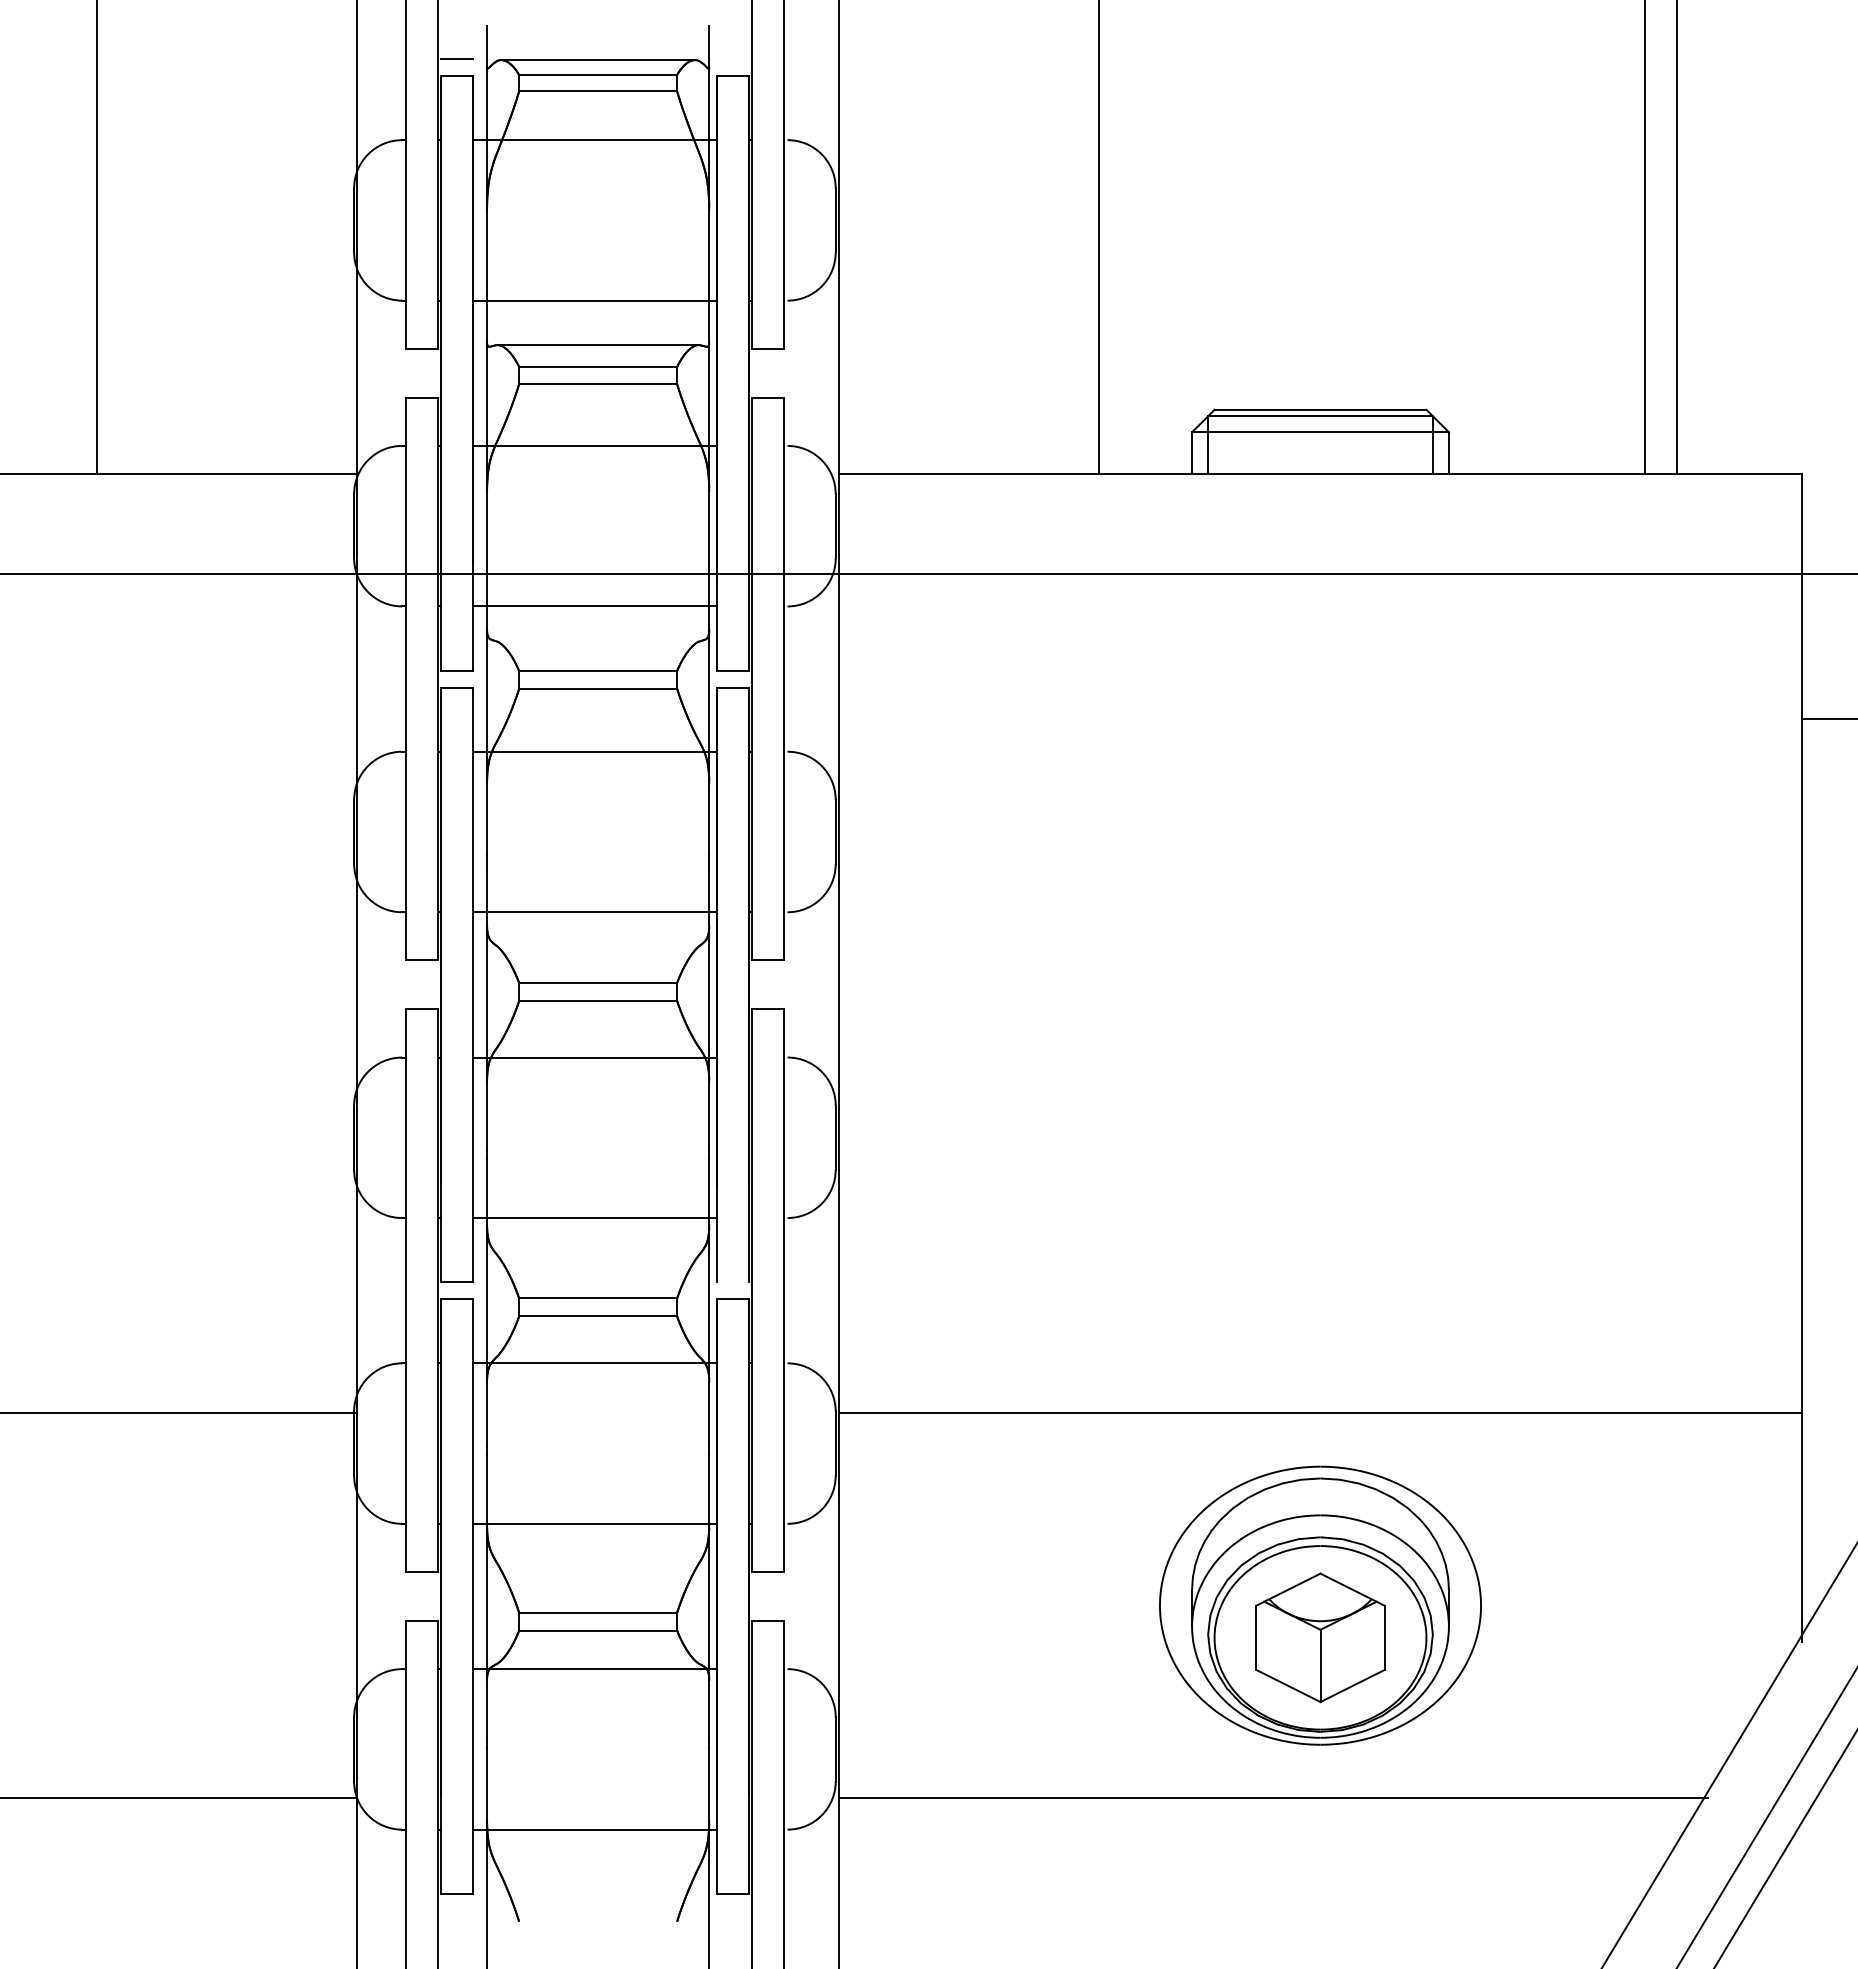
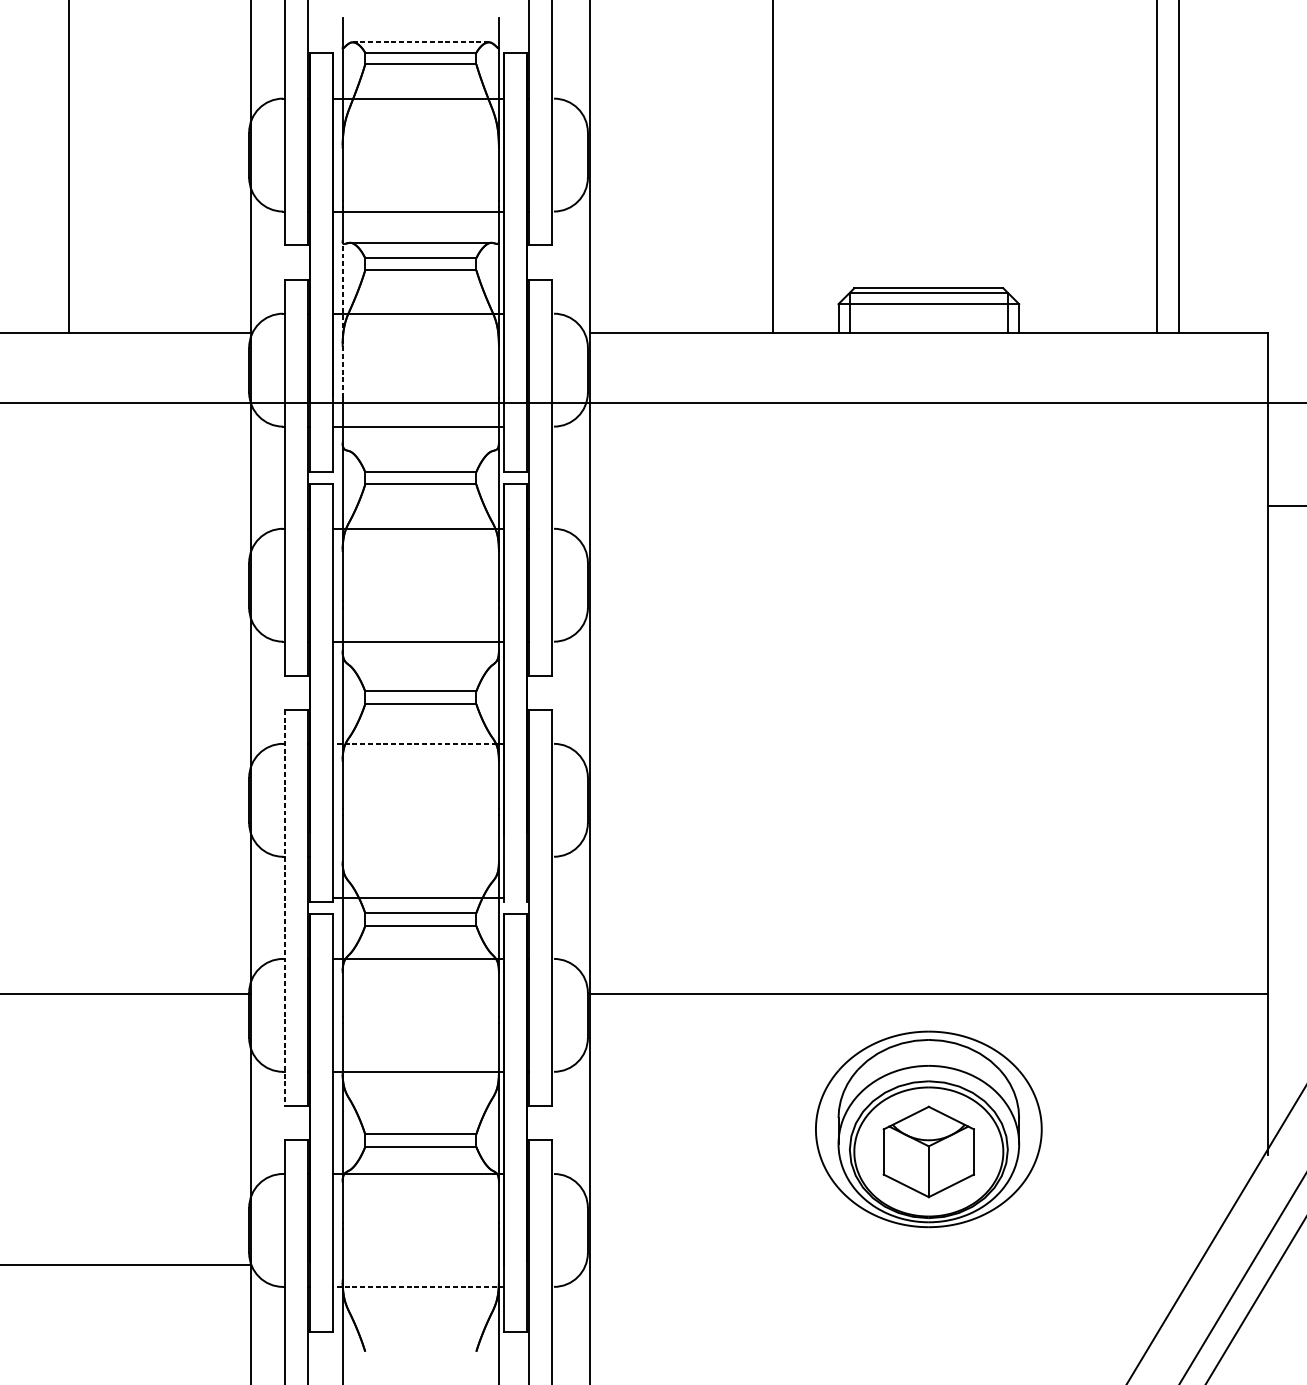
line: (456, 59) -> (321, 41), removed
line: (598, 60) -> (421, 42), solid -> dashed
line: (487, 454) -> (342, 319), solid -> dashed
line: (594, 1057) -> (418, 743), solid -> dashed
line: (594, 1218) -> (418, 898), moved
line: (405, 1291) -> (285, 908), solid -> dashed
line: (1273, 1798) -> (895, 1264), removed
line: (594, 1829) -> (418, 1286), solid -> dashed

